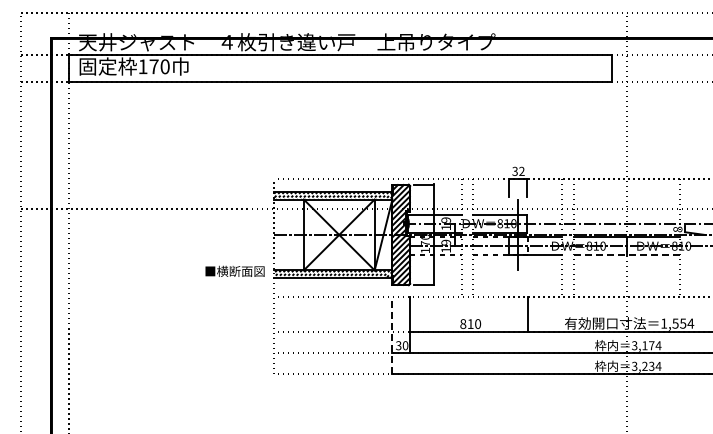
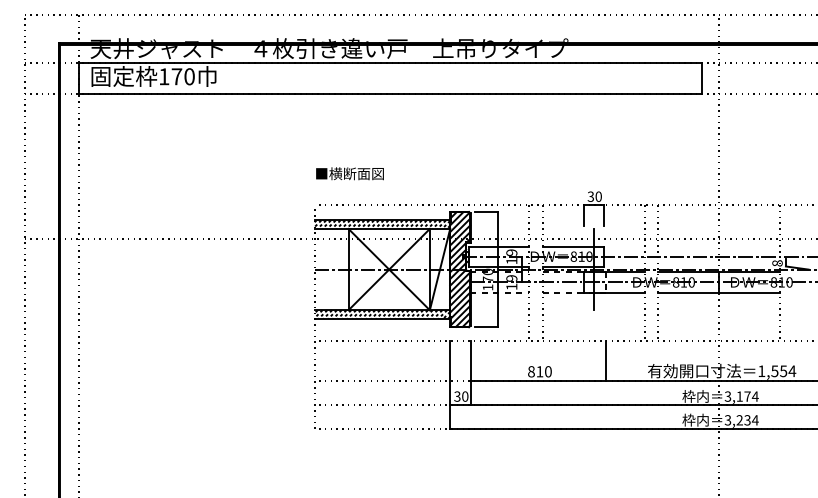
text: (521, 171) -> (598, 196), 32 -> 30
line: (627, 255) -> (719, 293), dashed -> solid
text: (234, 270) -> (349, 172), moved
line: (392, 334) -> (450, 383), dashed -> solid

